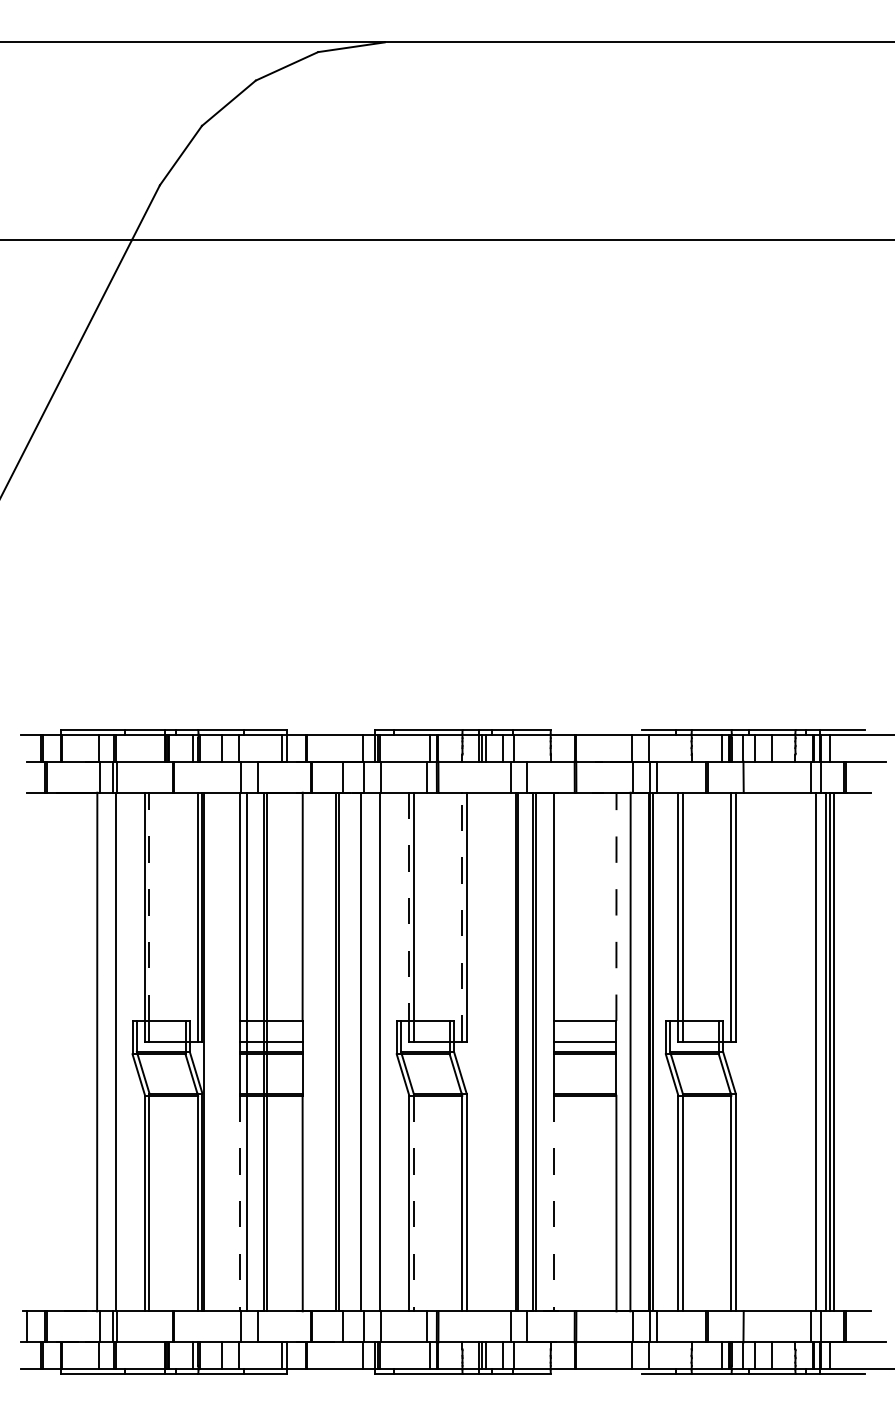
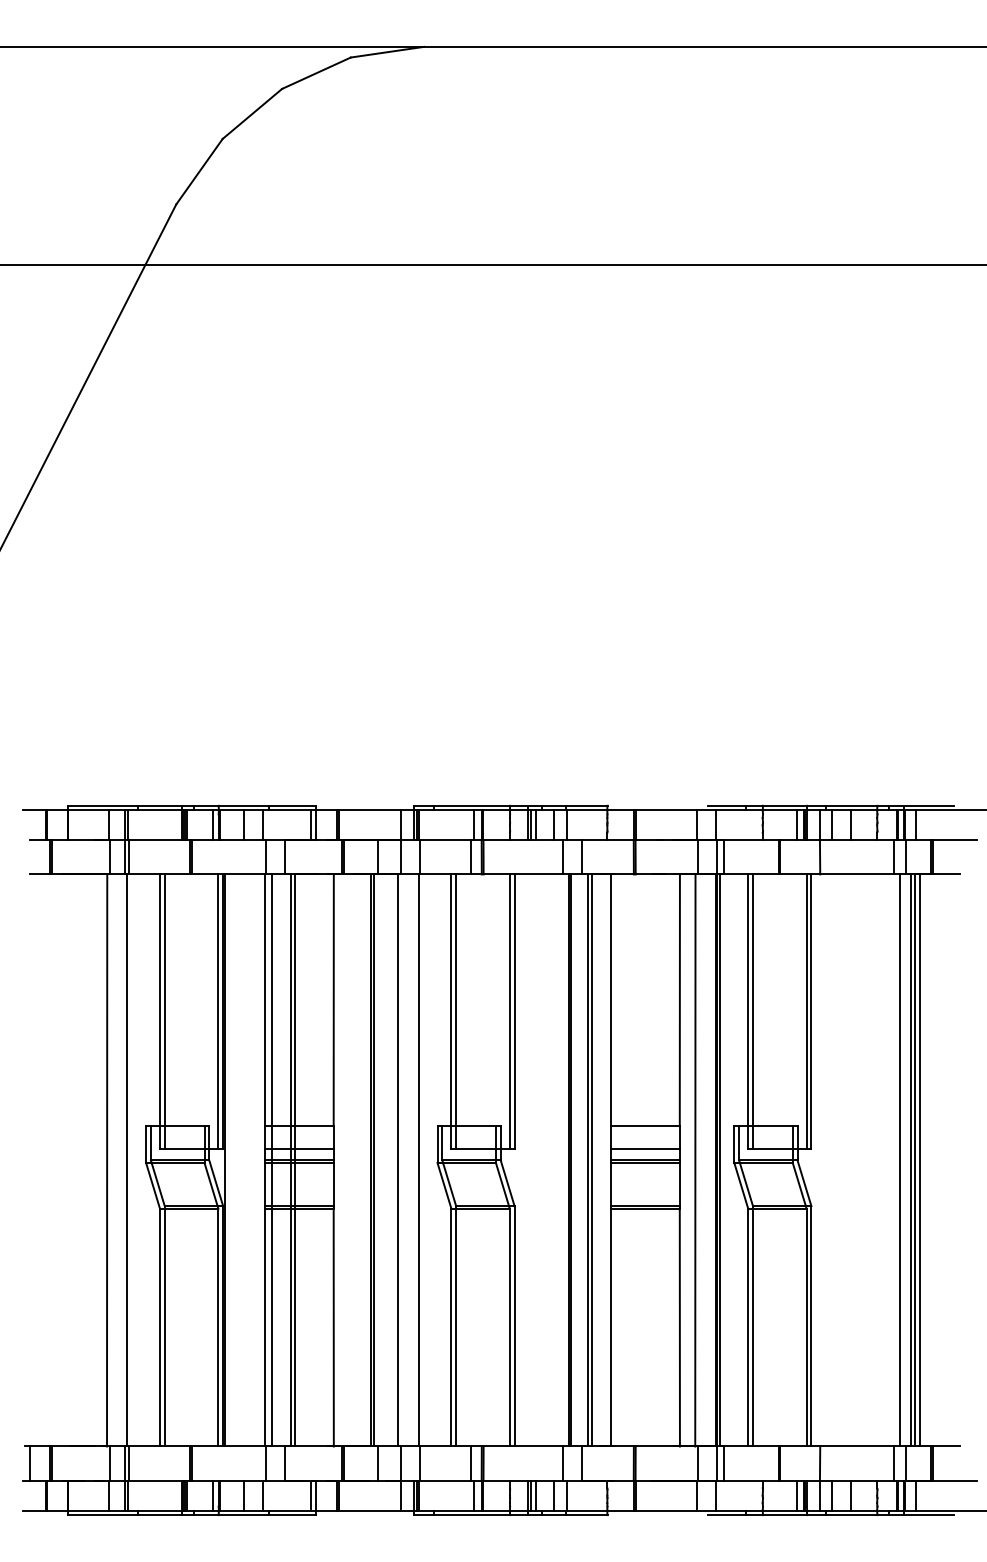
line: (149, 906) -> (164, 1000), dashed -> solid
line: (409, 906) -> (451, 1000), dashed -> solid
line: (616, 906) -> (679, 1000), dashed -> solid
line: (462, 916) -> (509, 1011), dashed -> solid
line: (240, 1203) -> (265, 1327), dashed -> solid
line: (413, 1203) -> (456, 1327), dashed -> solid
line: (554, 1203) -> (611, 1327), dashed -> solid

